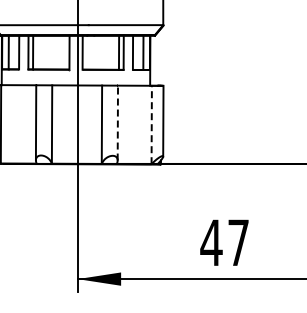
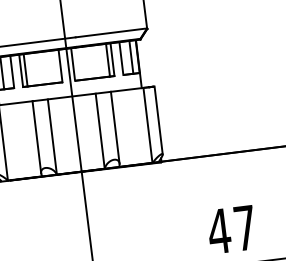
line: (117, 122) -> (114, 127), dashed -> solid
line: (151, 124) -> (147, 125), dashed -> solid

